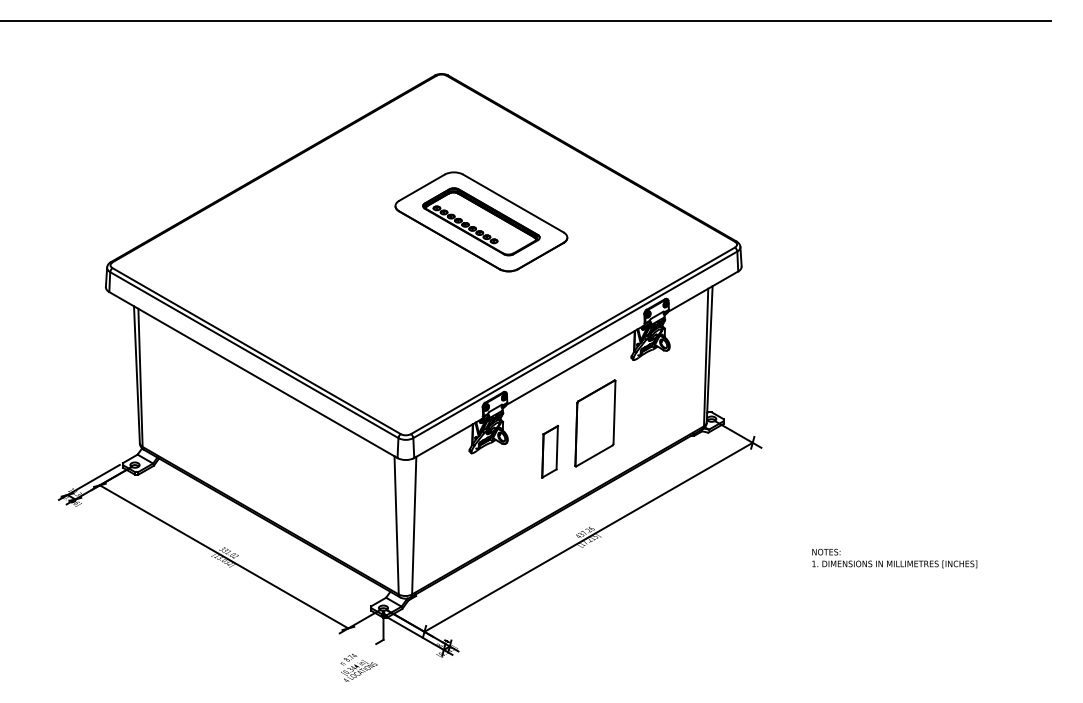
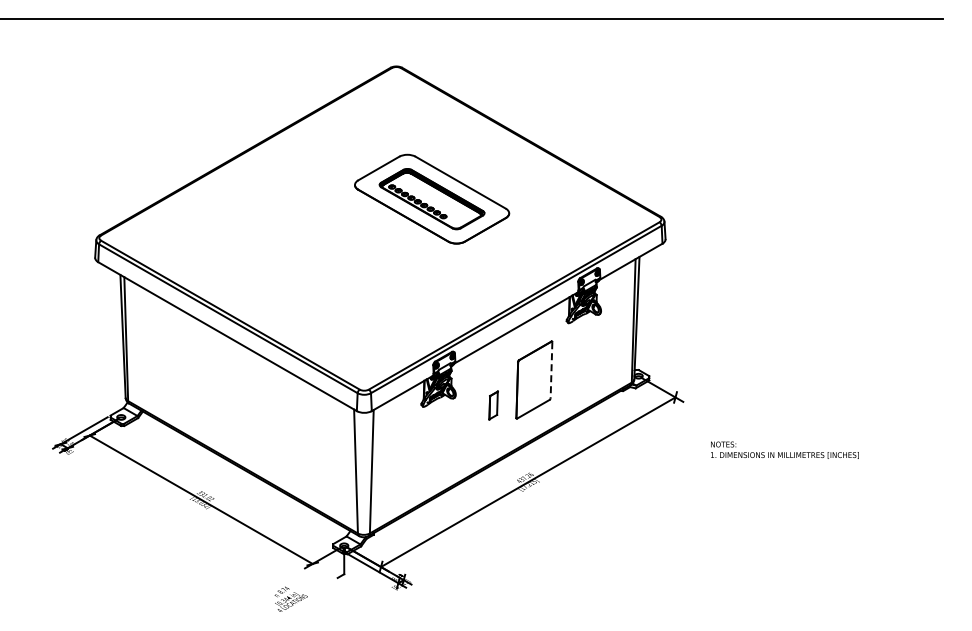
line: (614, 412) -> (551, 370), solid -> dashed
part: (549, 451) -> (493, 405), size x0.6
text: (894, 557) -> (784, 449), moved
text: (358, 666) -> (290, 598), moved

